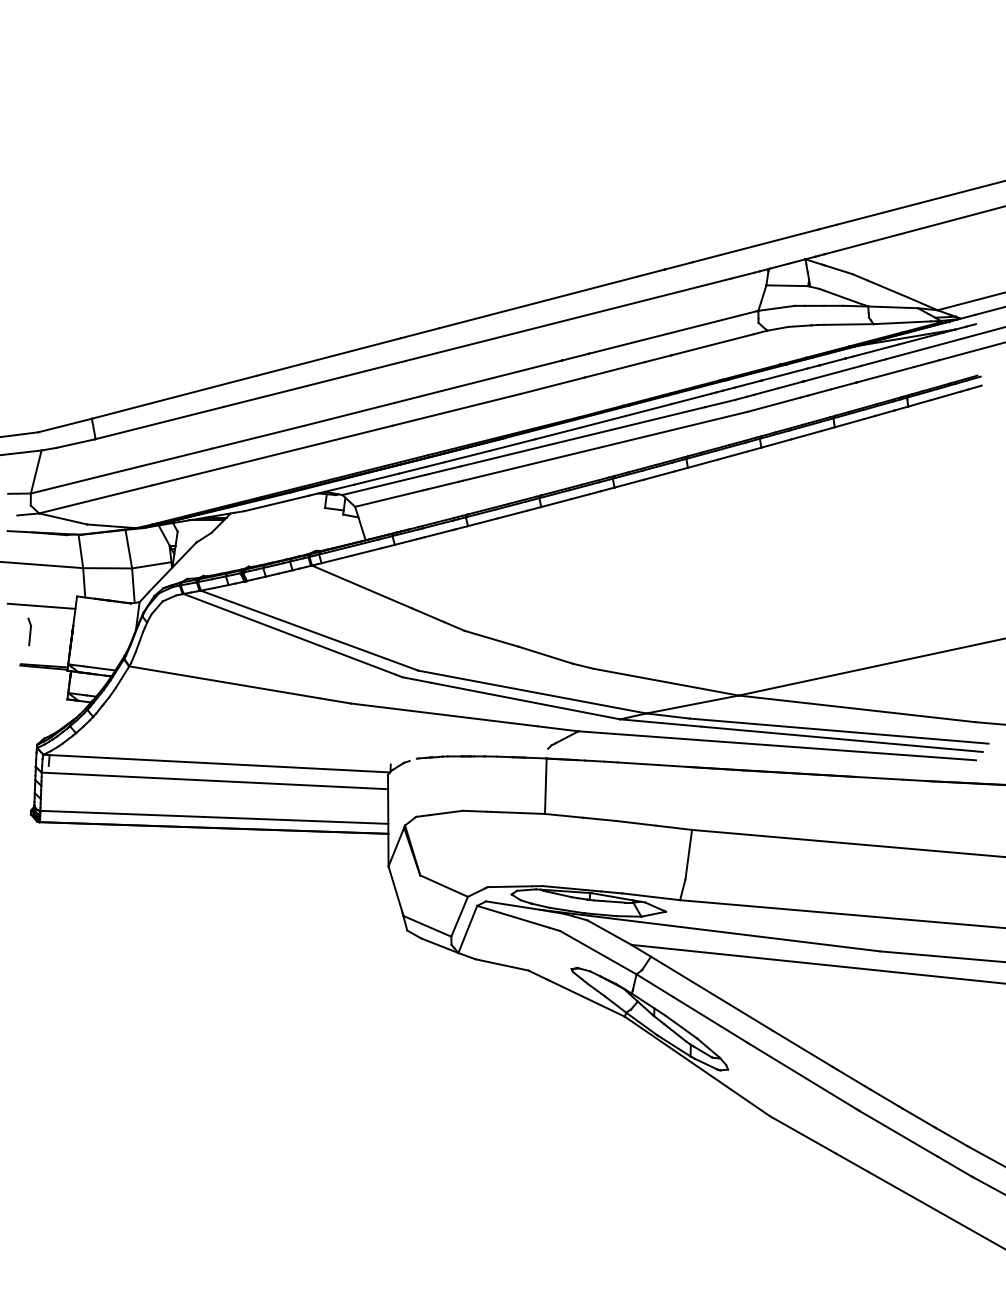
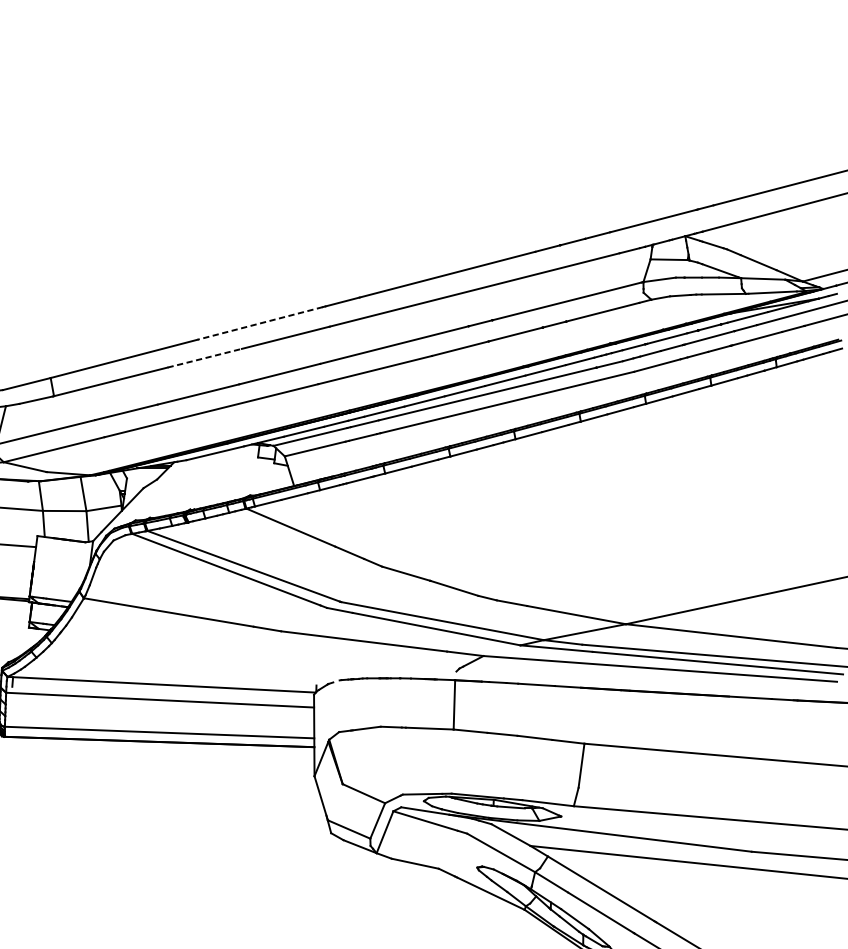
line: (327, 357) -> (260, 323), solid -> dashed
line: (265, 396) -> (205, 358), solid -> dashed

